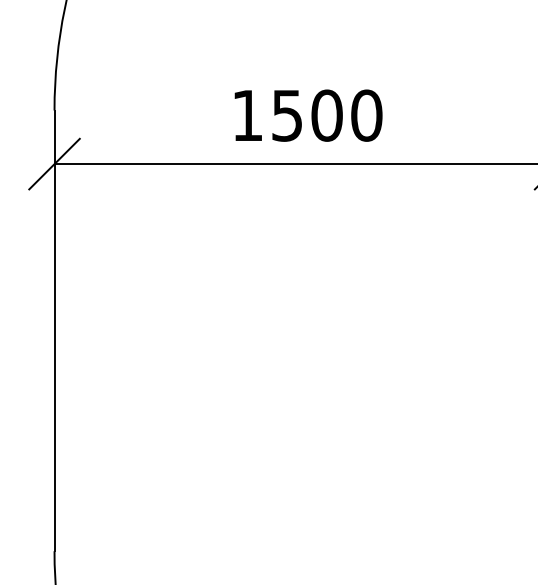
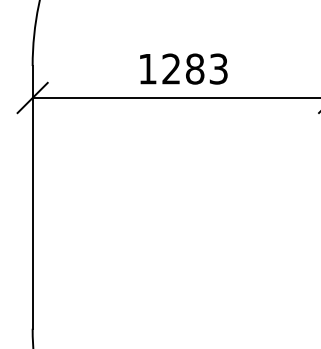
text: (327, 114) -> (195, 68), 1500 -> 1283

